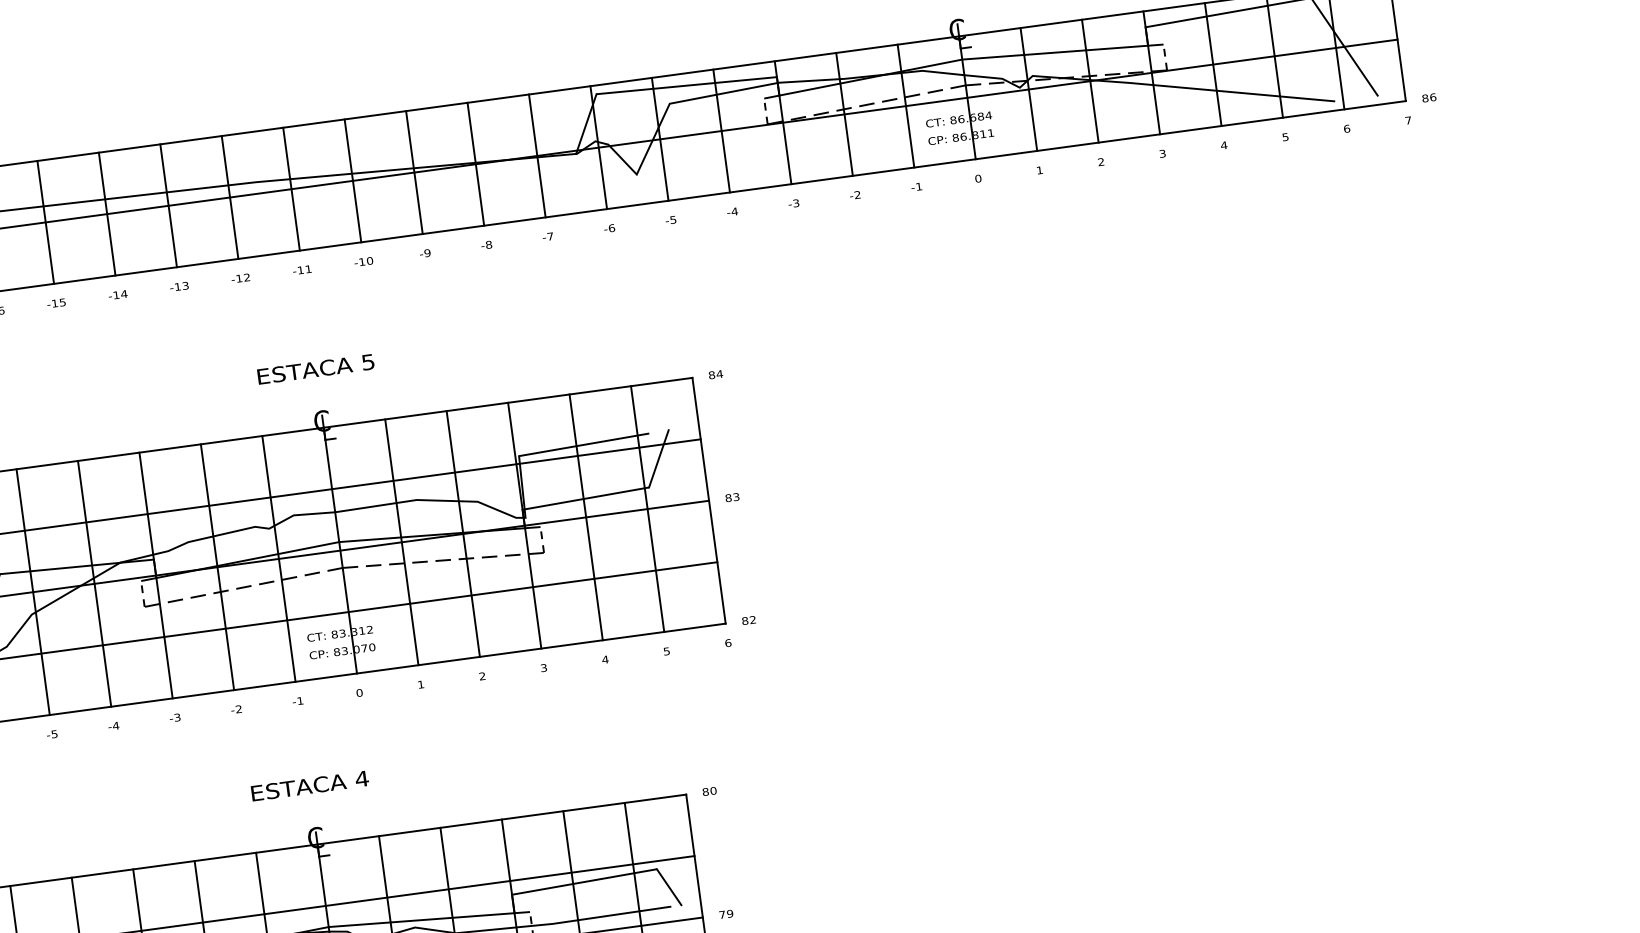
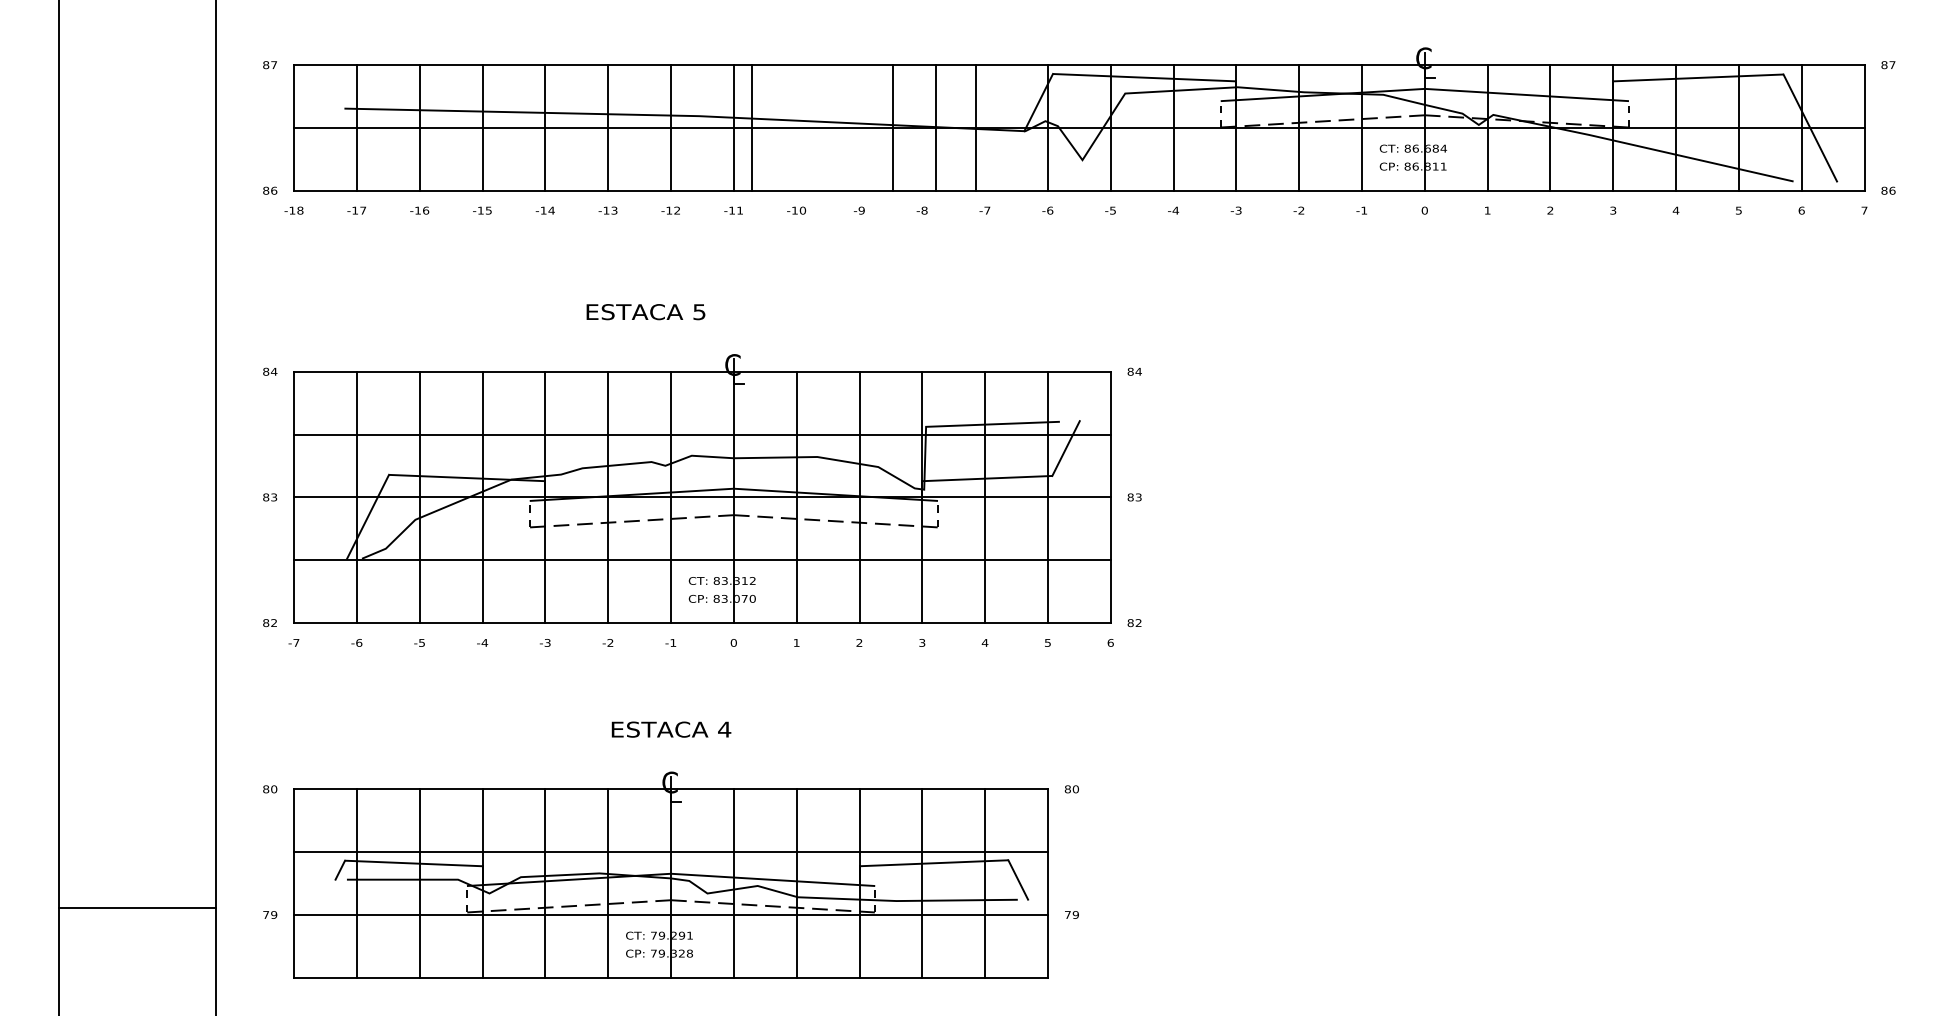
line: (537, 155) -> (936, 127), moved
line: (475, 163) -> (976, 127), moved
line: (414, 172) -> (892, 127), moved
line: (352, 180) -> (751, 127), moved
text: (315, 369) -> (645, 312), moved

